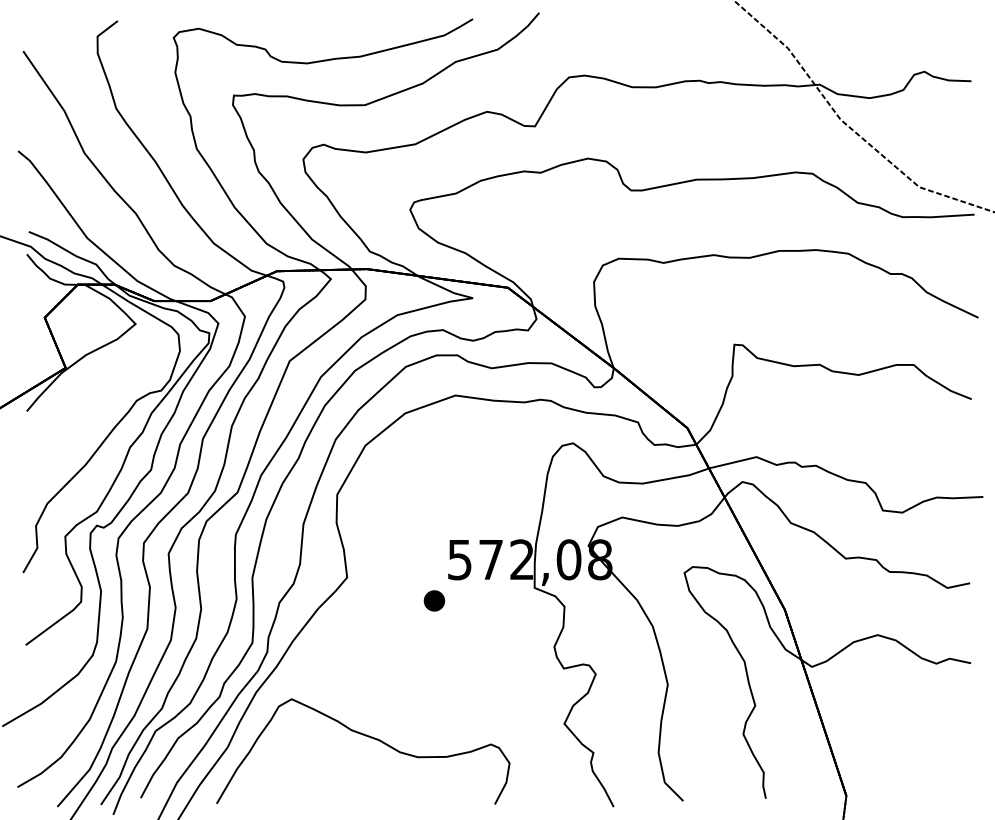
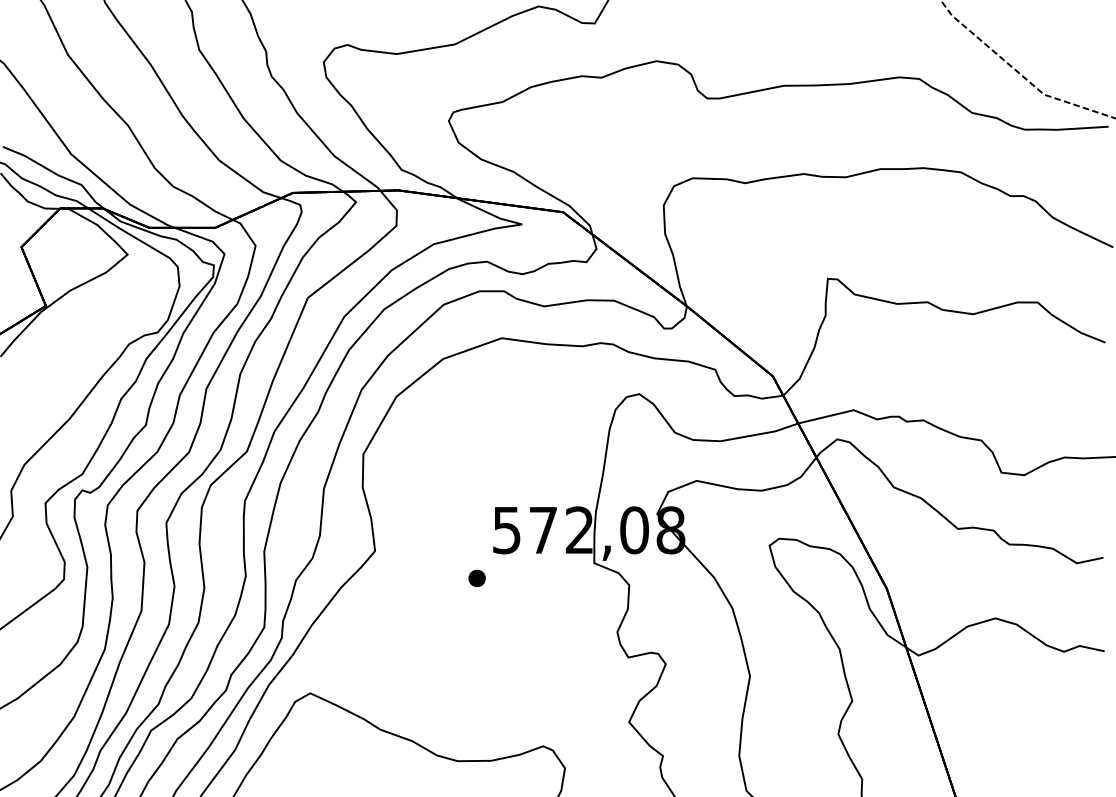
part: (434, 600) -> (477, 577), size x0.7

